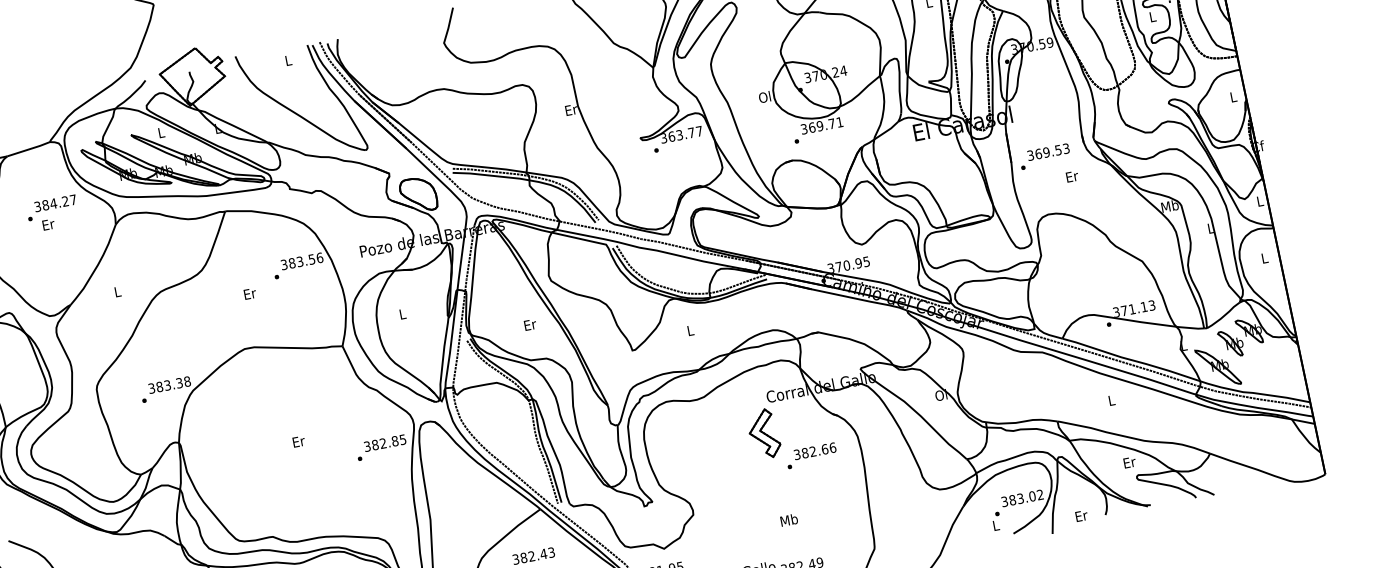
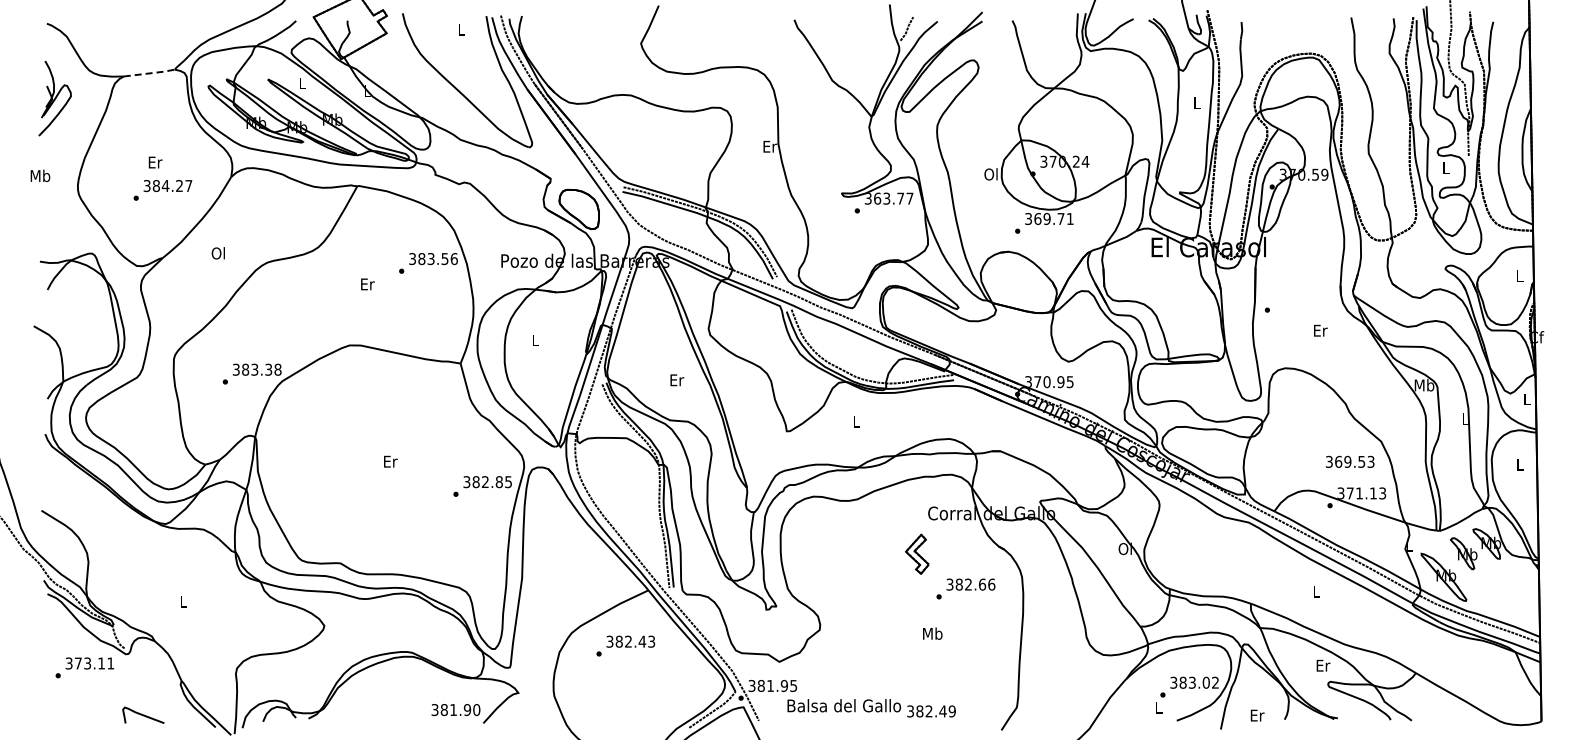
line: (29, 149) -> (150, 73), solid -> dashed
text: (1047, 151) -> (1349, 461), moved
text: (51, 208) -> (162, 190), moved
text: (116, 292) -> (217, 253), L -> Ol
part: (764, 434) -> (917, 554), size x0.7
text: (788, 519) -> (932, 633), moved

